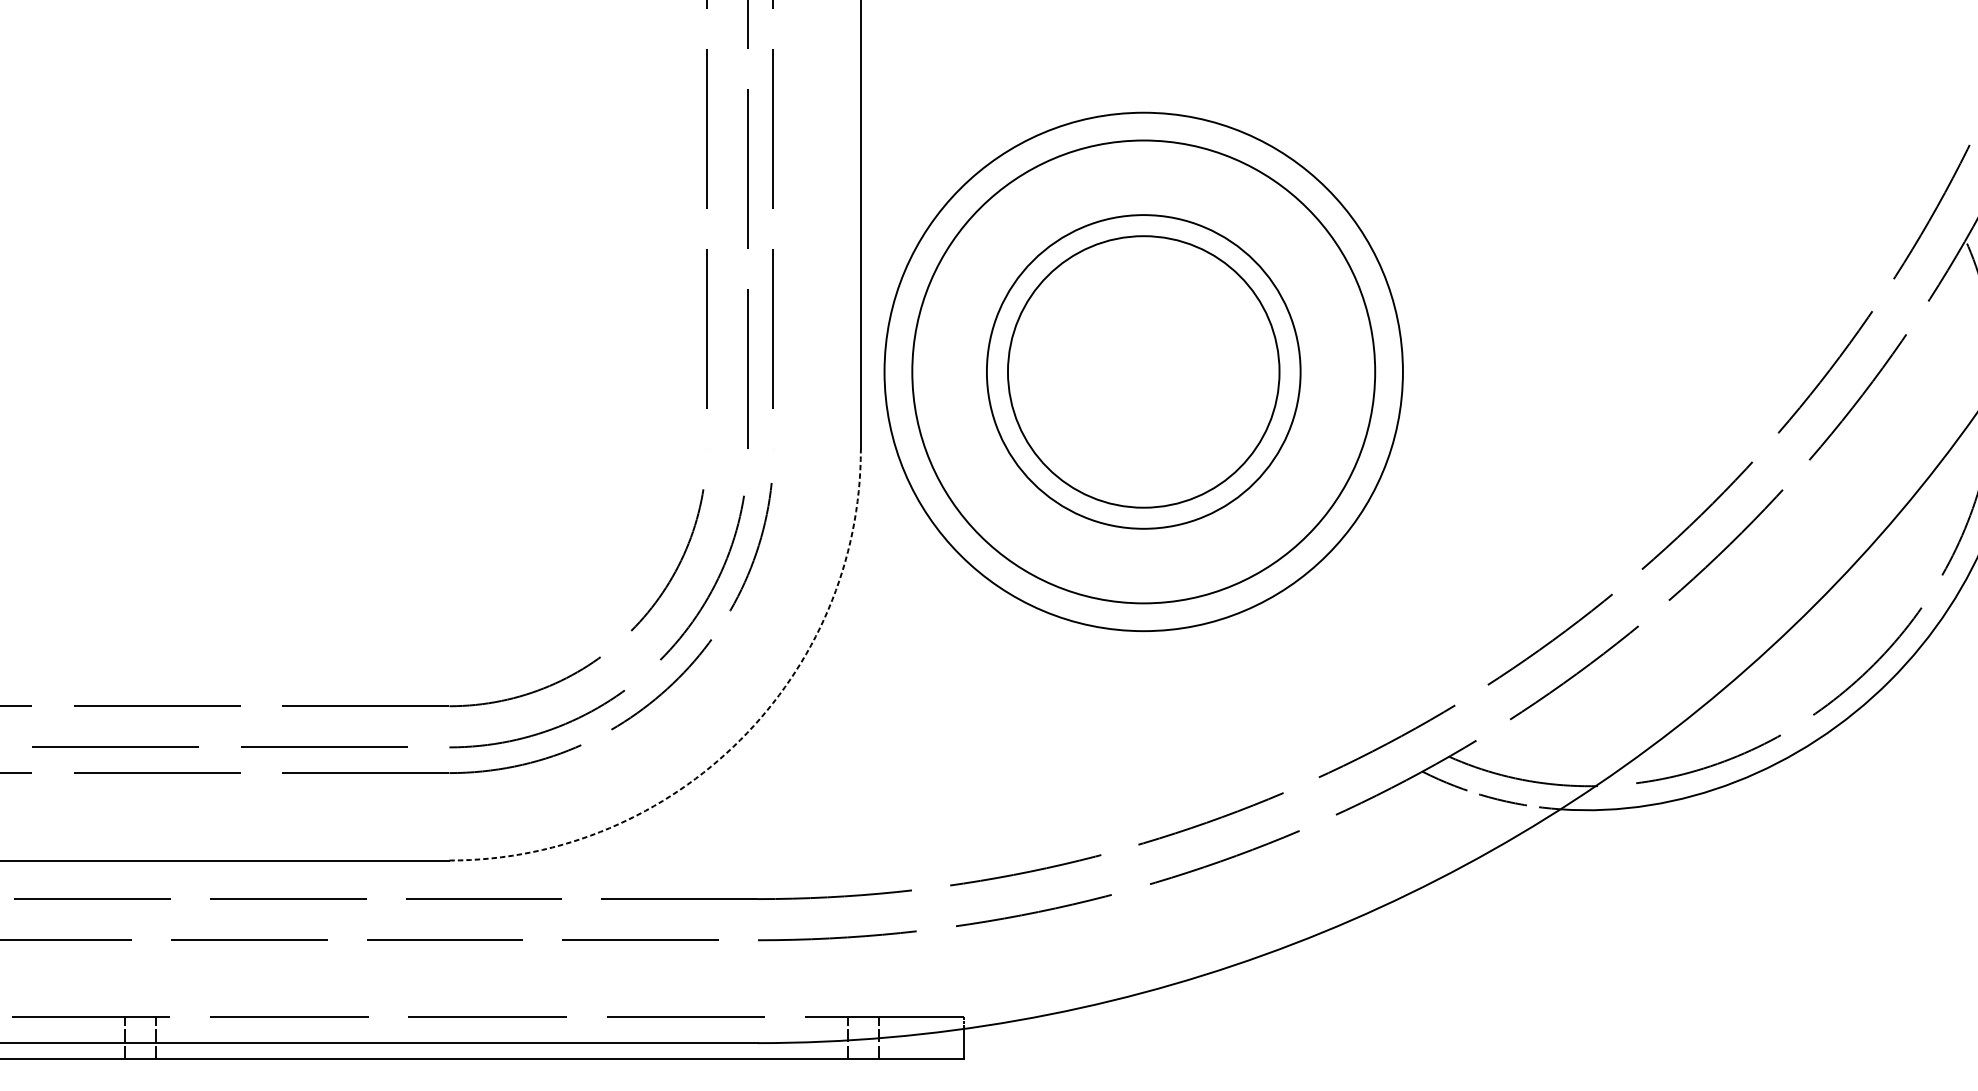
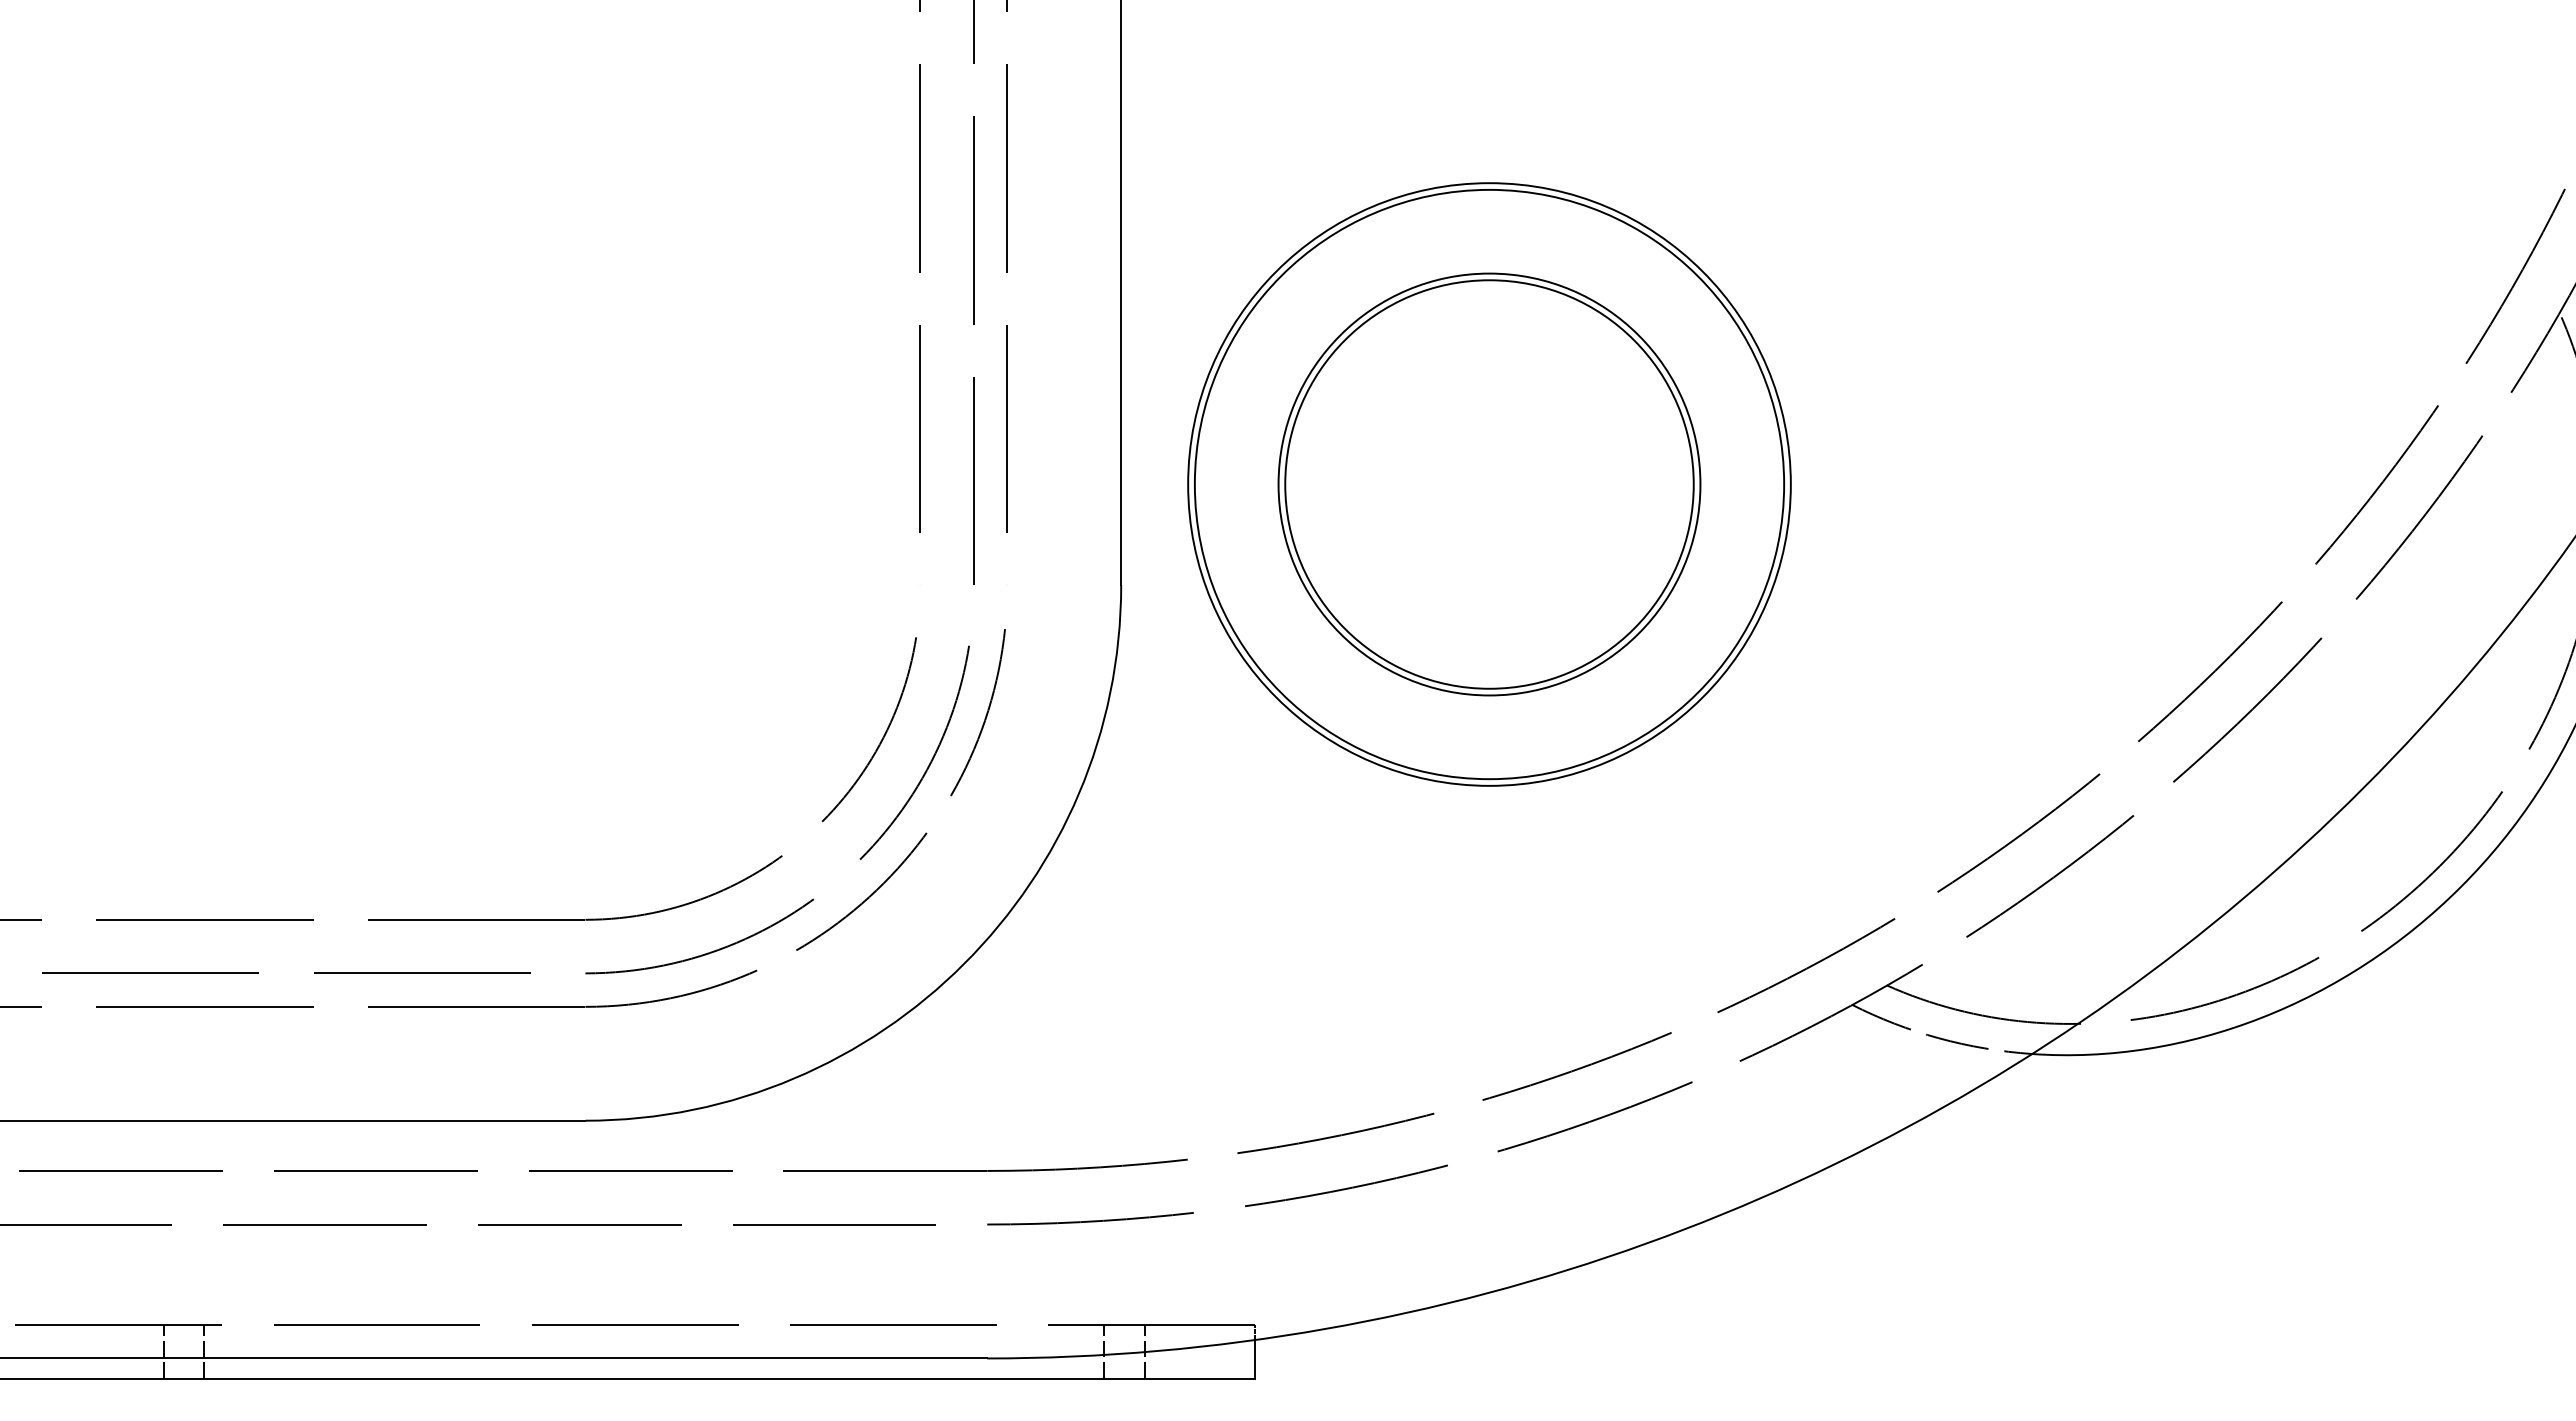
circle: (1143, 371) -> (1489, 484), size x0.62
circle: (1143, 371) -> (1489, 484), size x1.67
arc: (740, 739) -> (964, 963), dashed -> solid

